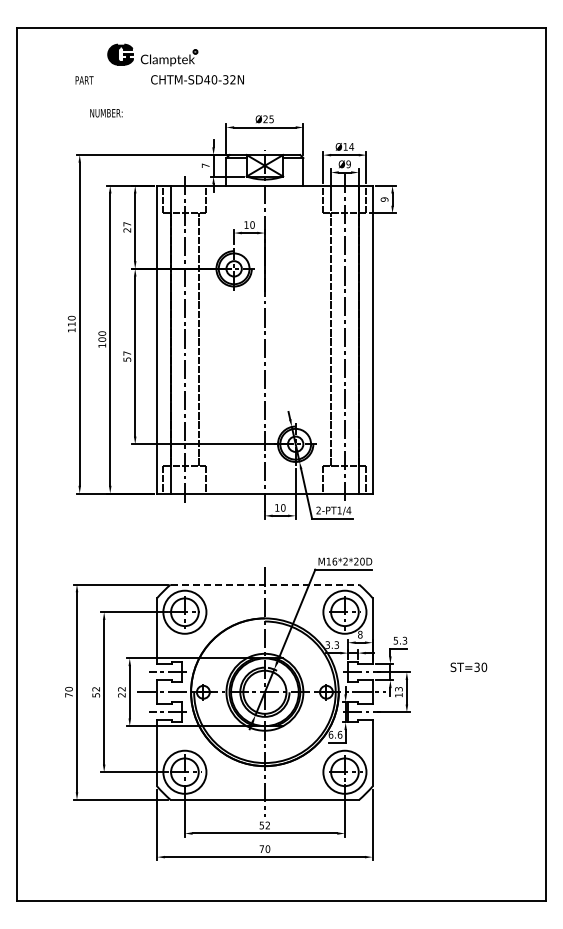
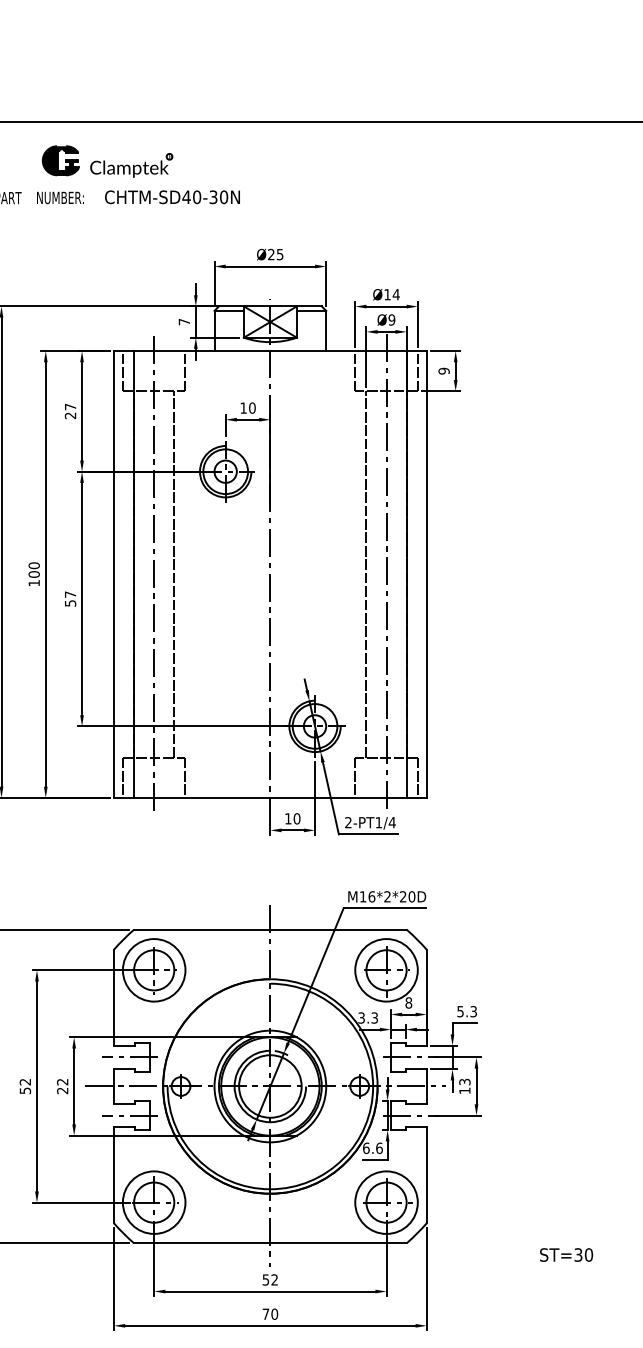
text: (232, 79) -> (223, 196), CHTM-SD40-32N -> CHTM-SD40-30N
text: (106, 113) -> (60, 198), moved
line: (265, 584) -> (271, 930), dashed -> solid
text: (468, 667) -> (565, 1255), moved

